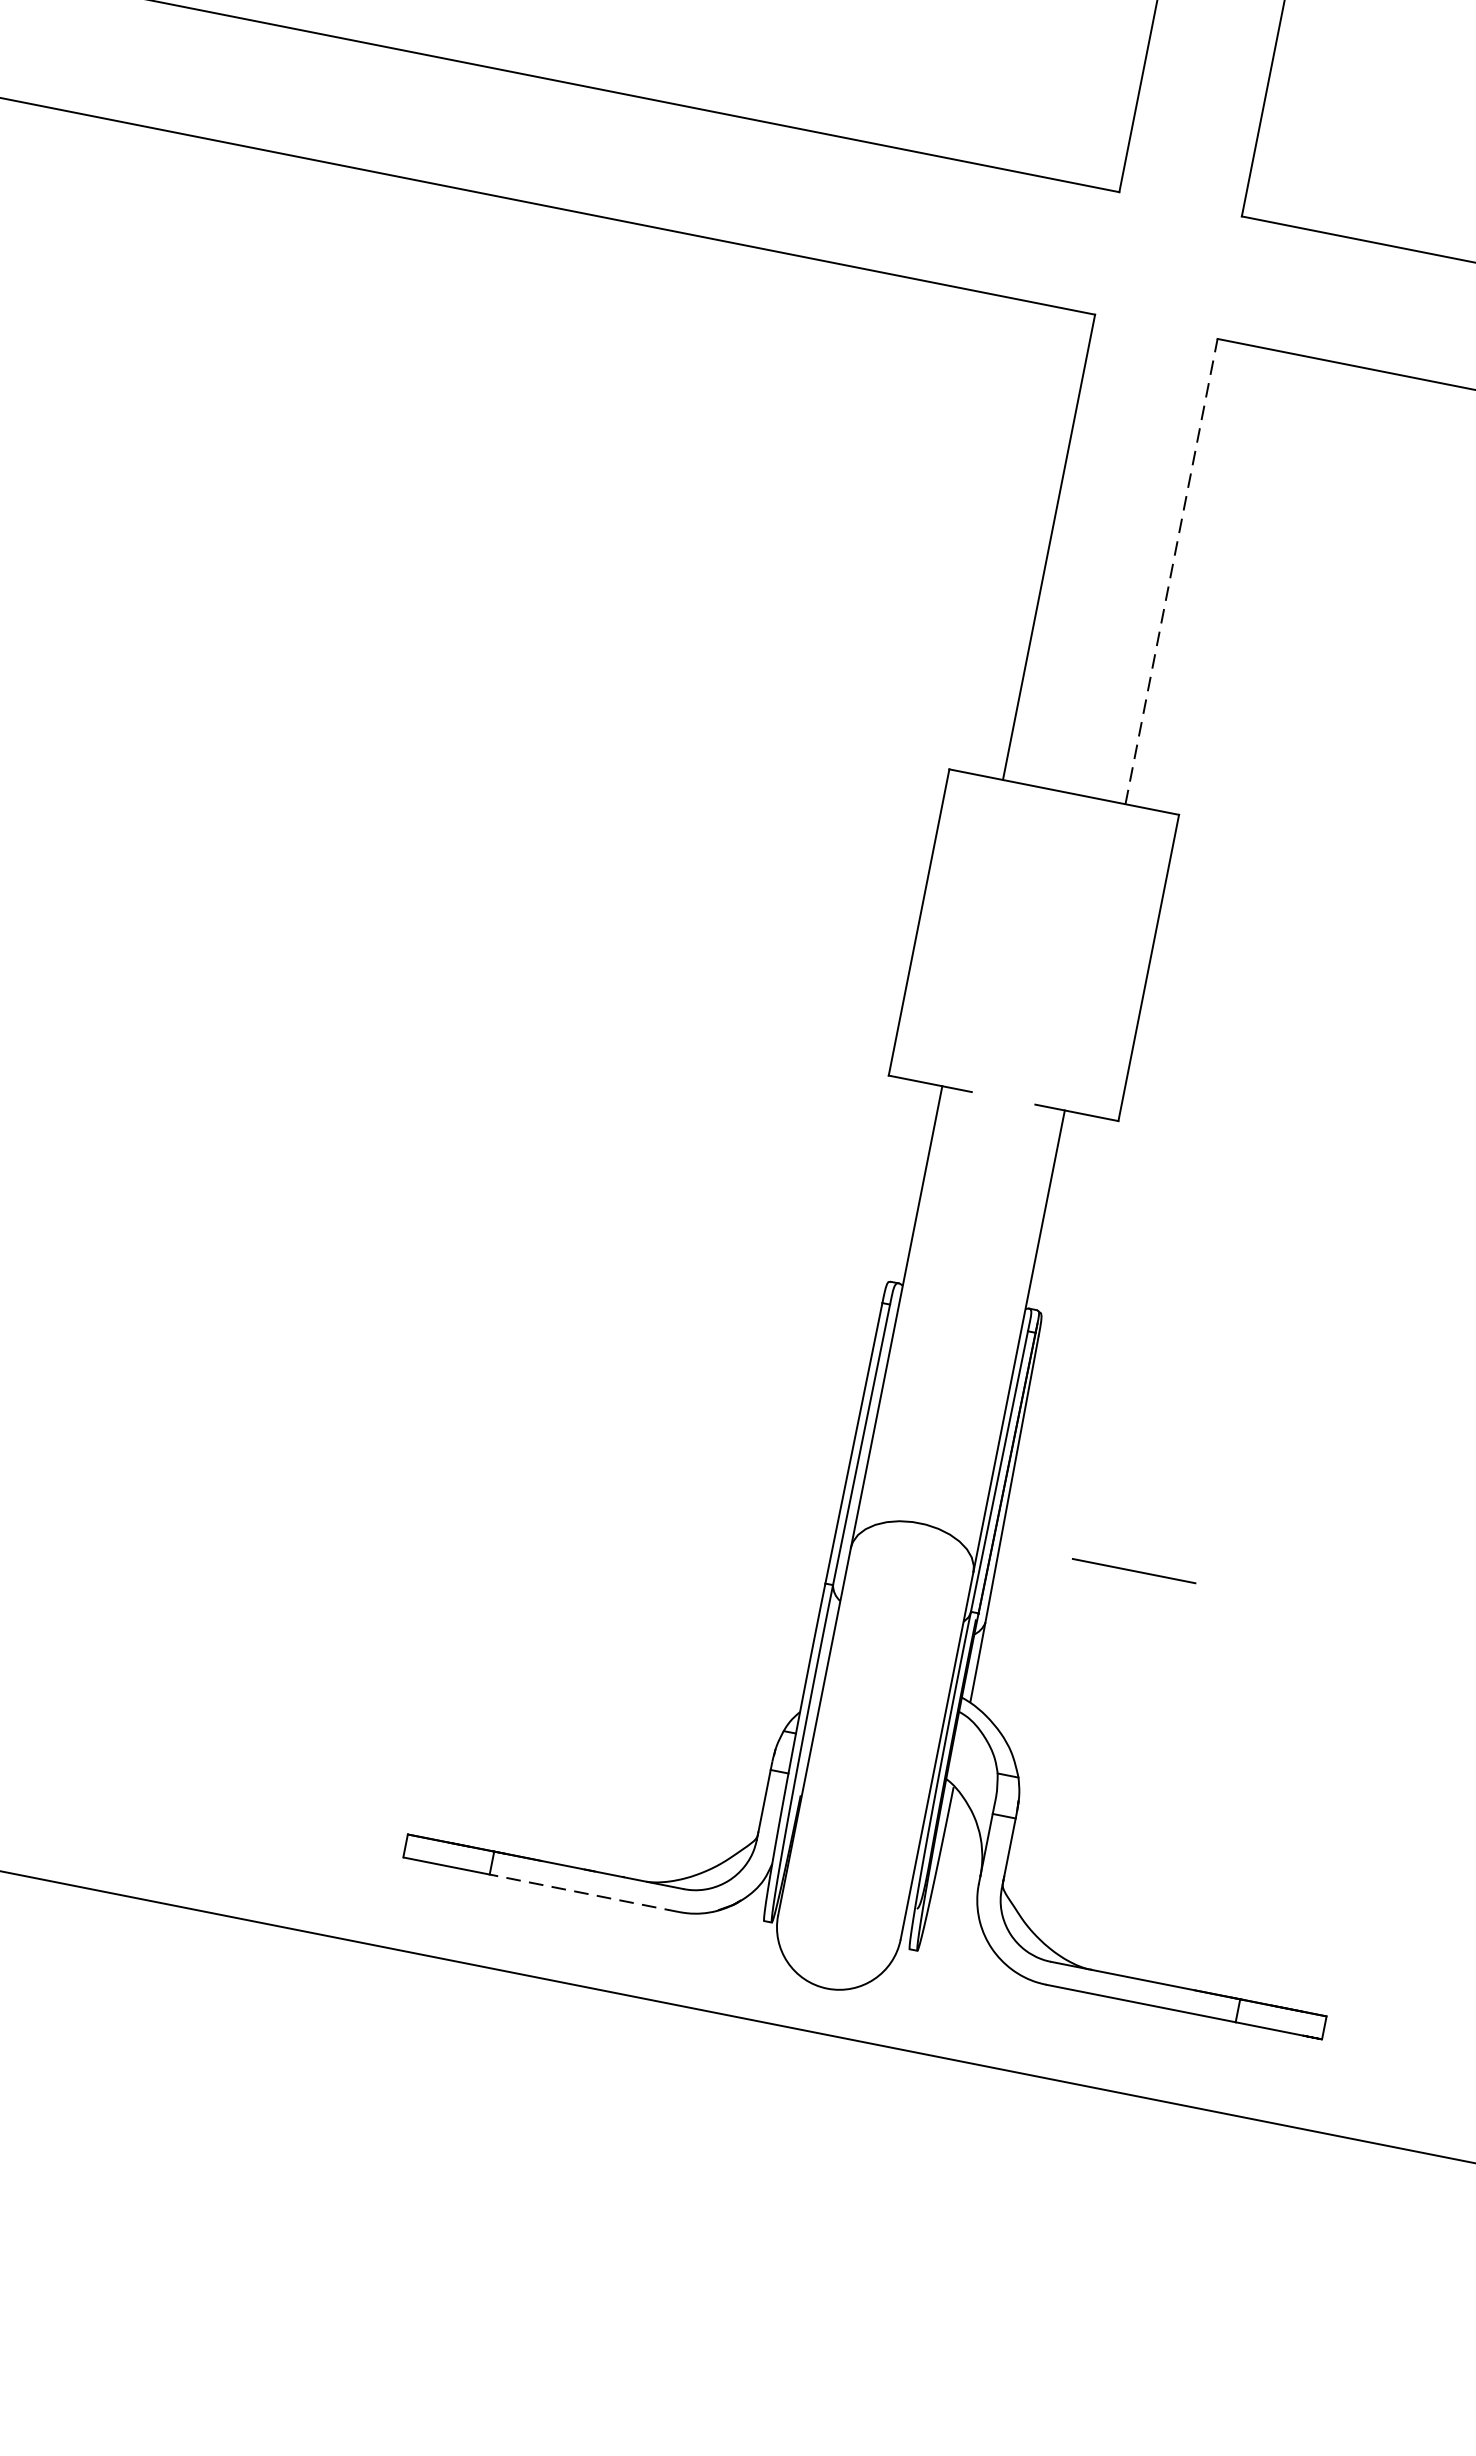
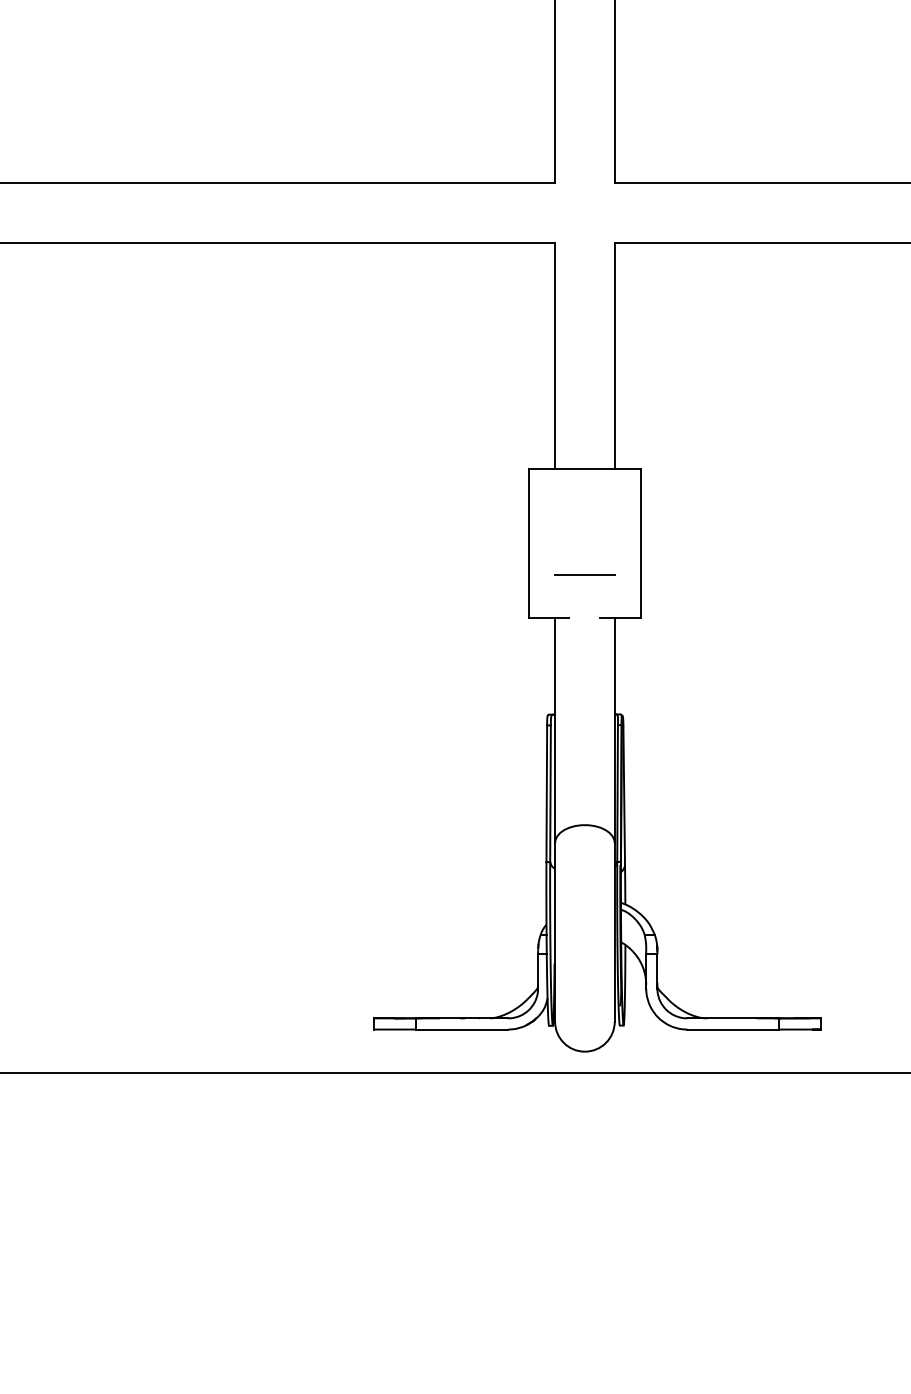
line: (1171, 570) -> (614, 355), dashed -> solid
line: (1133, 1570) -> (584, 574), moved
line: (582, 1892) -> (461, 1029), dashed -> solid

